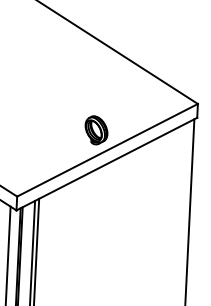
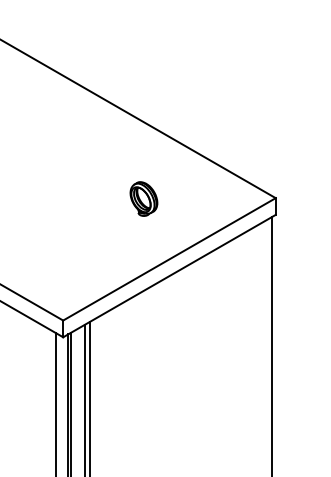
part: (96, 129) -> (143, 198), moved

